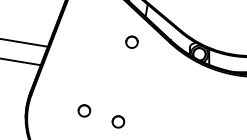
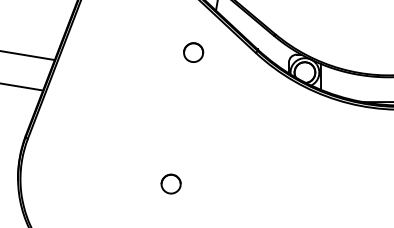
part: (84, 110) -> (115, 165), removed

